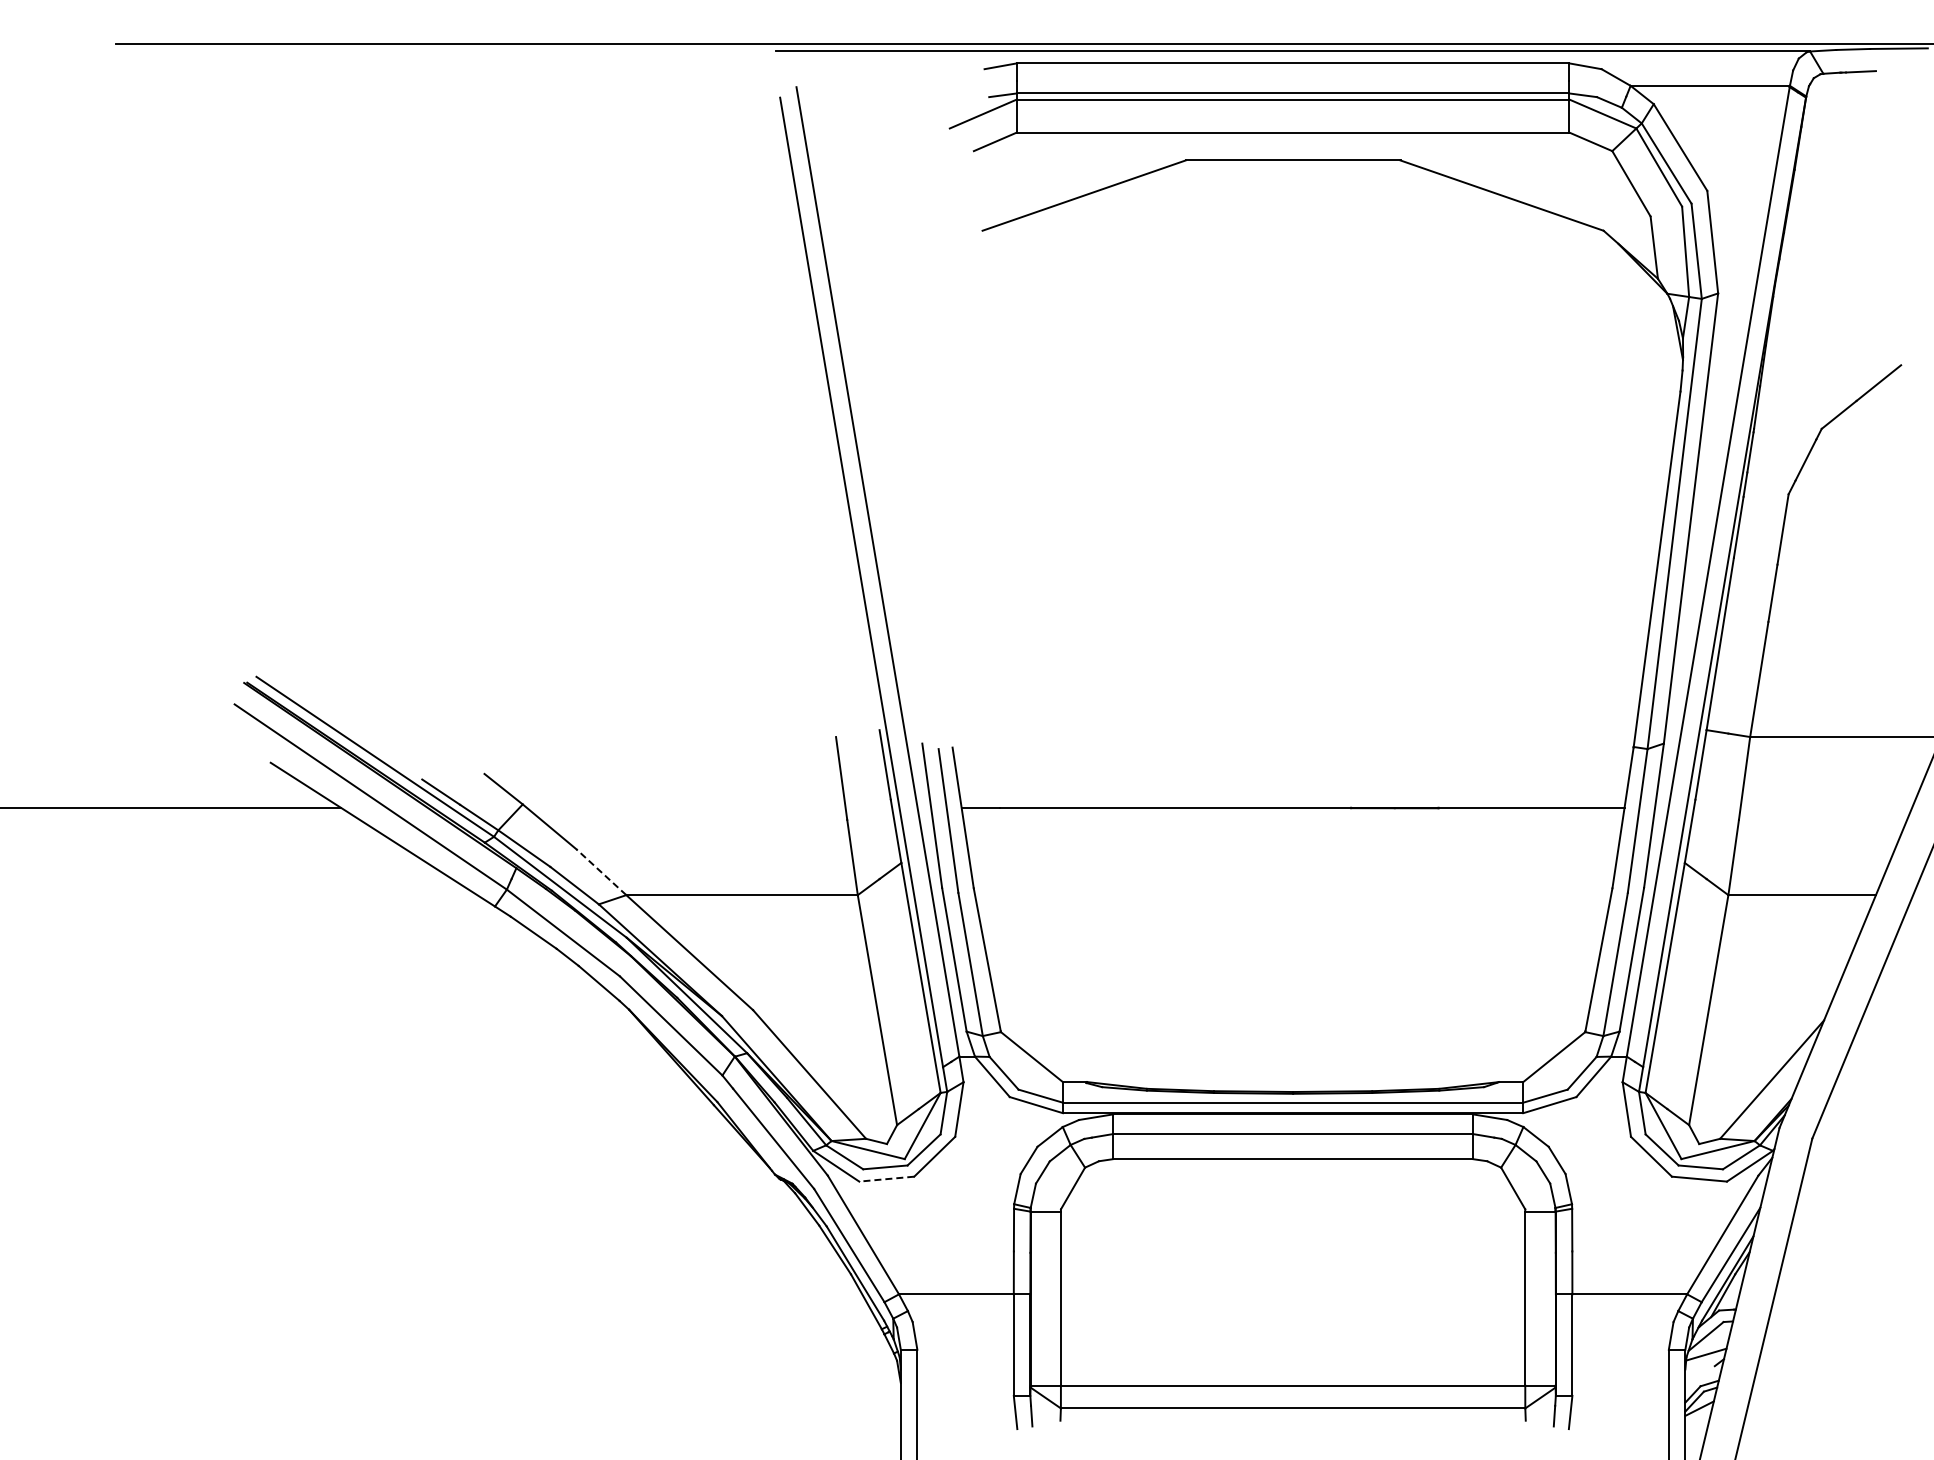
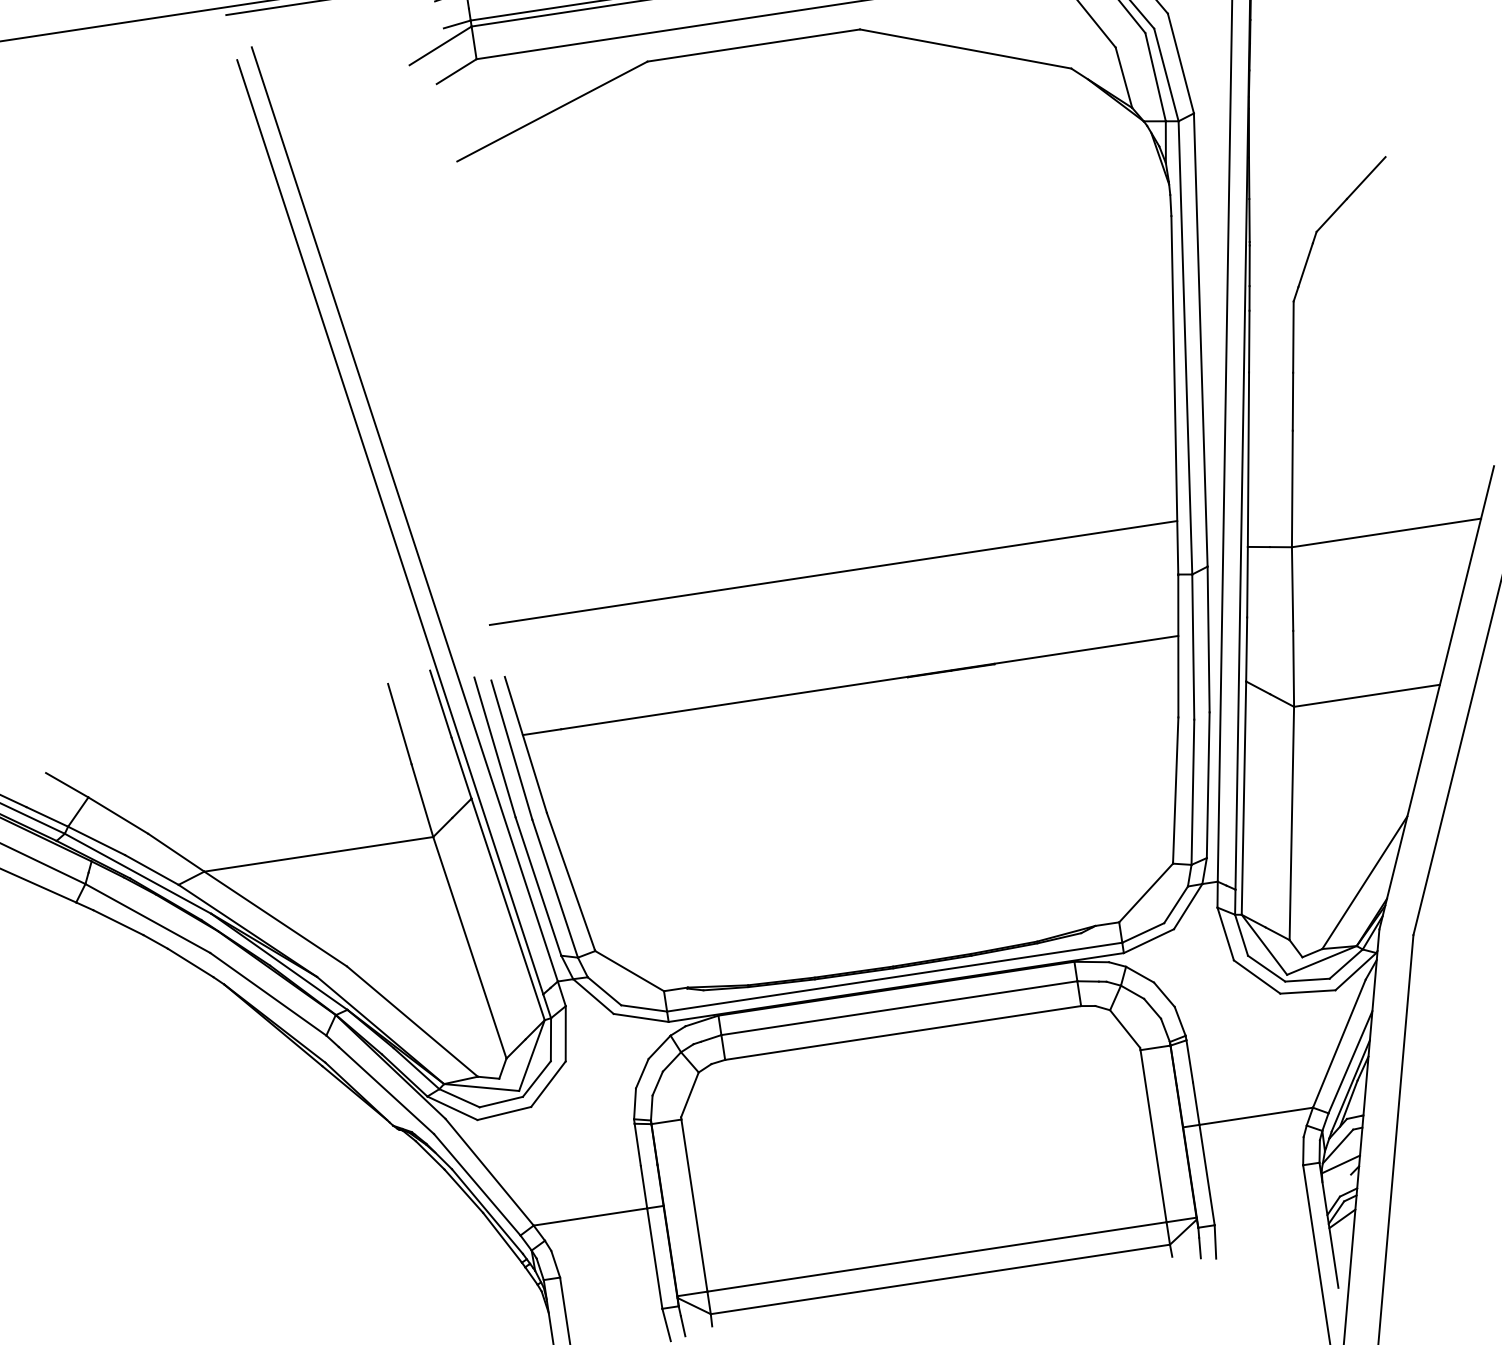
line: (1292, 693) -> (832, 572), added
line: (601, 872) -> (176, 852), dashed -> solid
line: (886, 1179) -> (504, 1113), dashed -> solid

